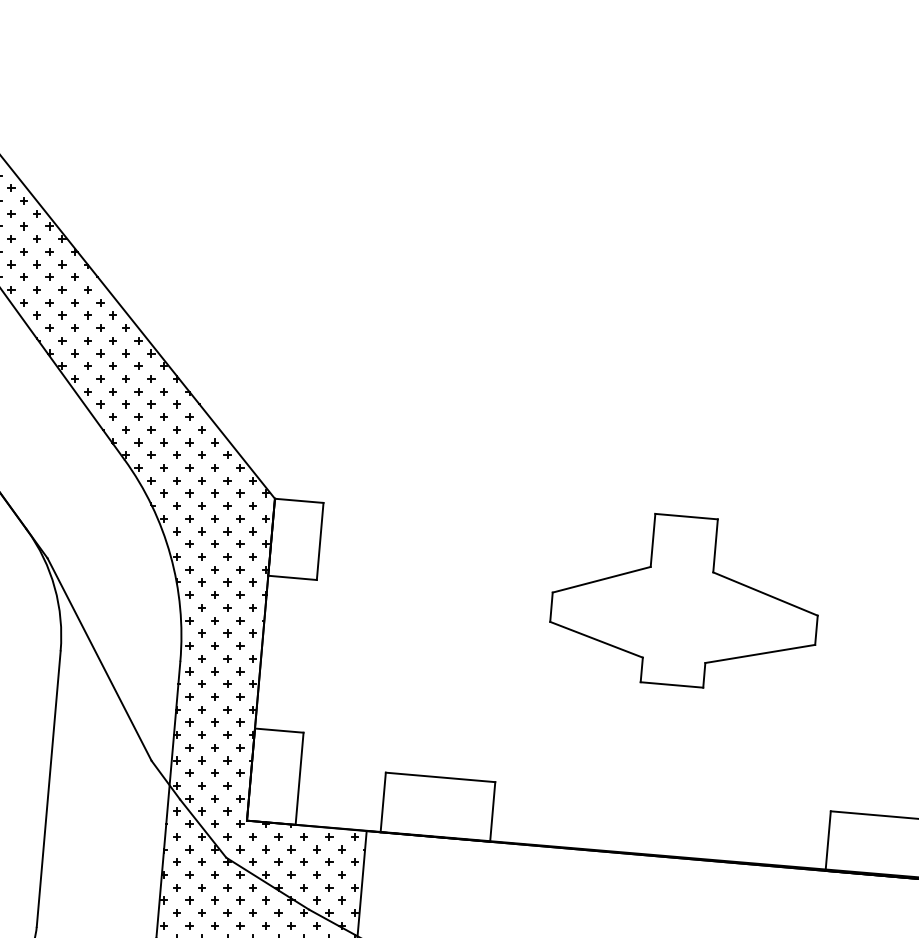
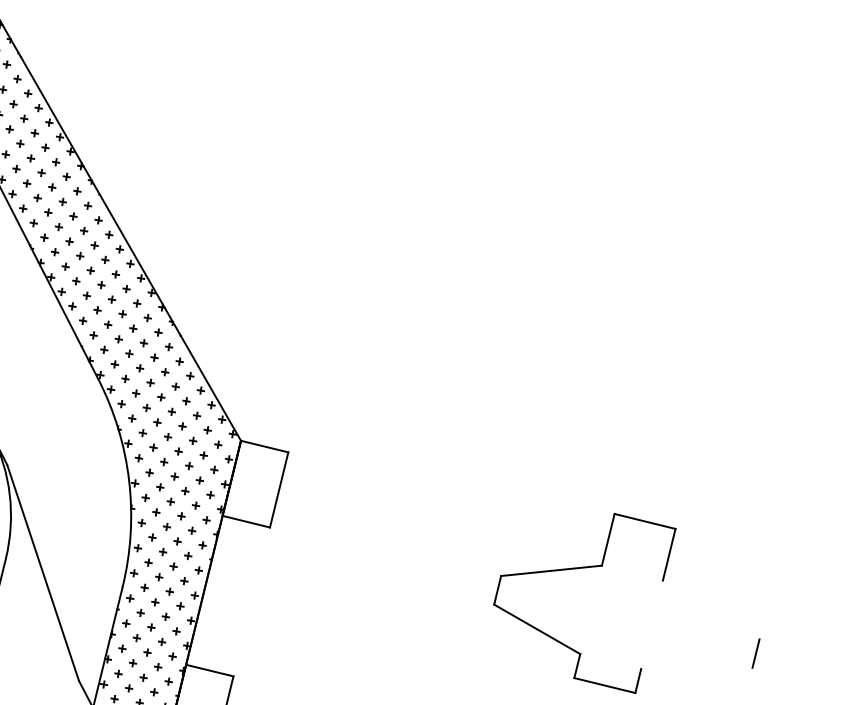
line: (765, 593) -> (711, 609), removed
line: (760, 653) -> (697, 668), removed

